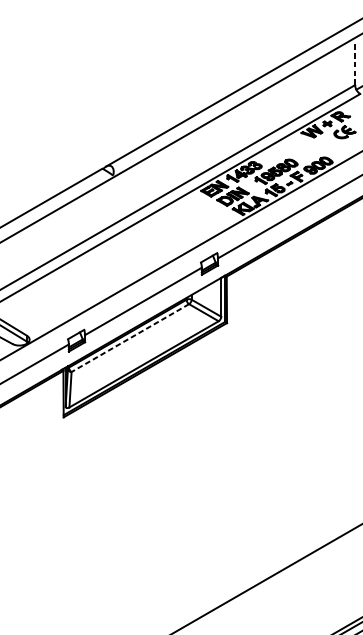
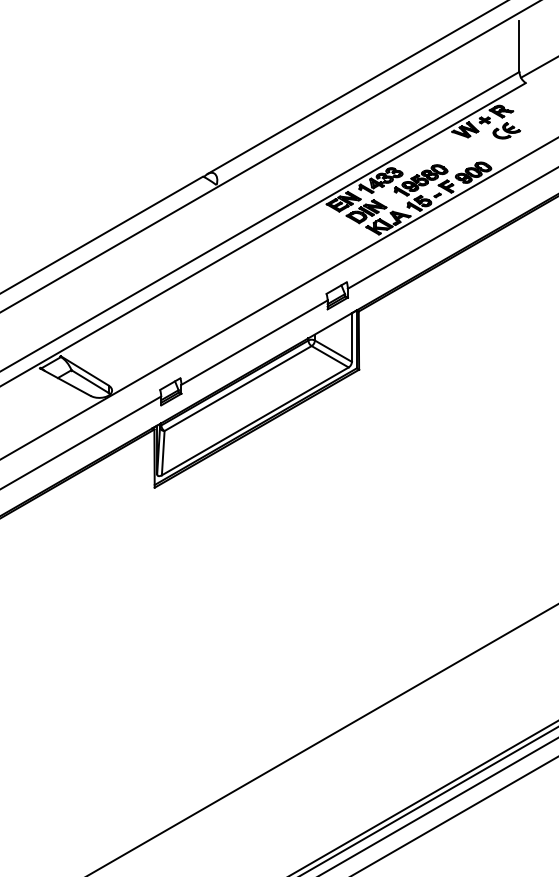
line: (355, 64) -> (519, 46), dashed -> solid
line: (130, 338) -> (238, 388), dashed -> solid

